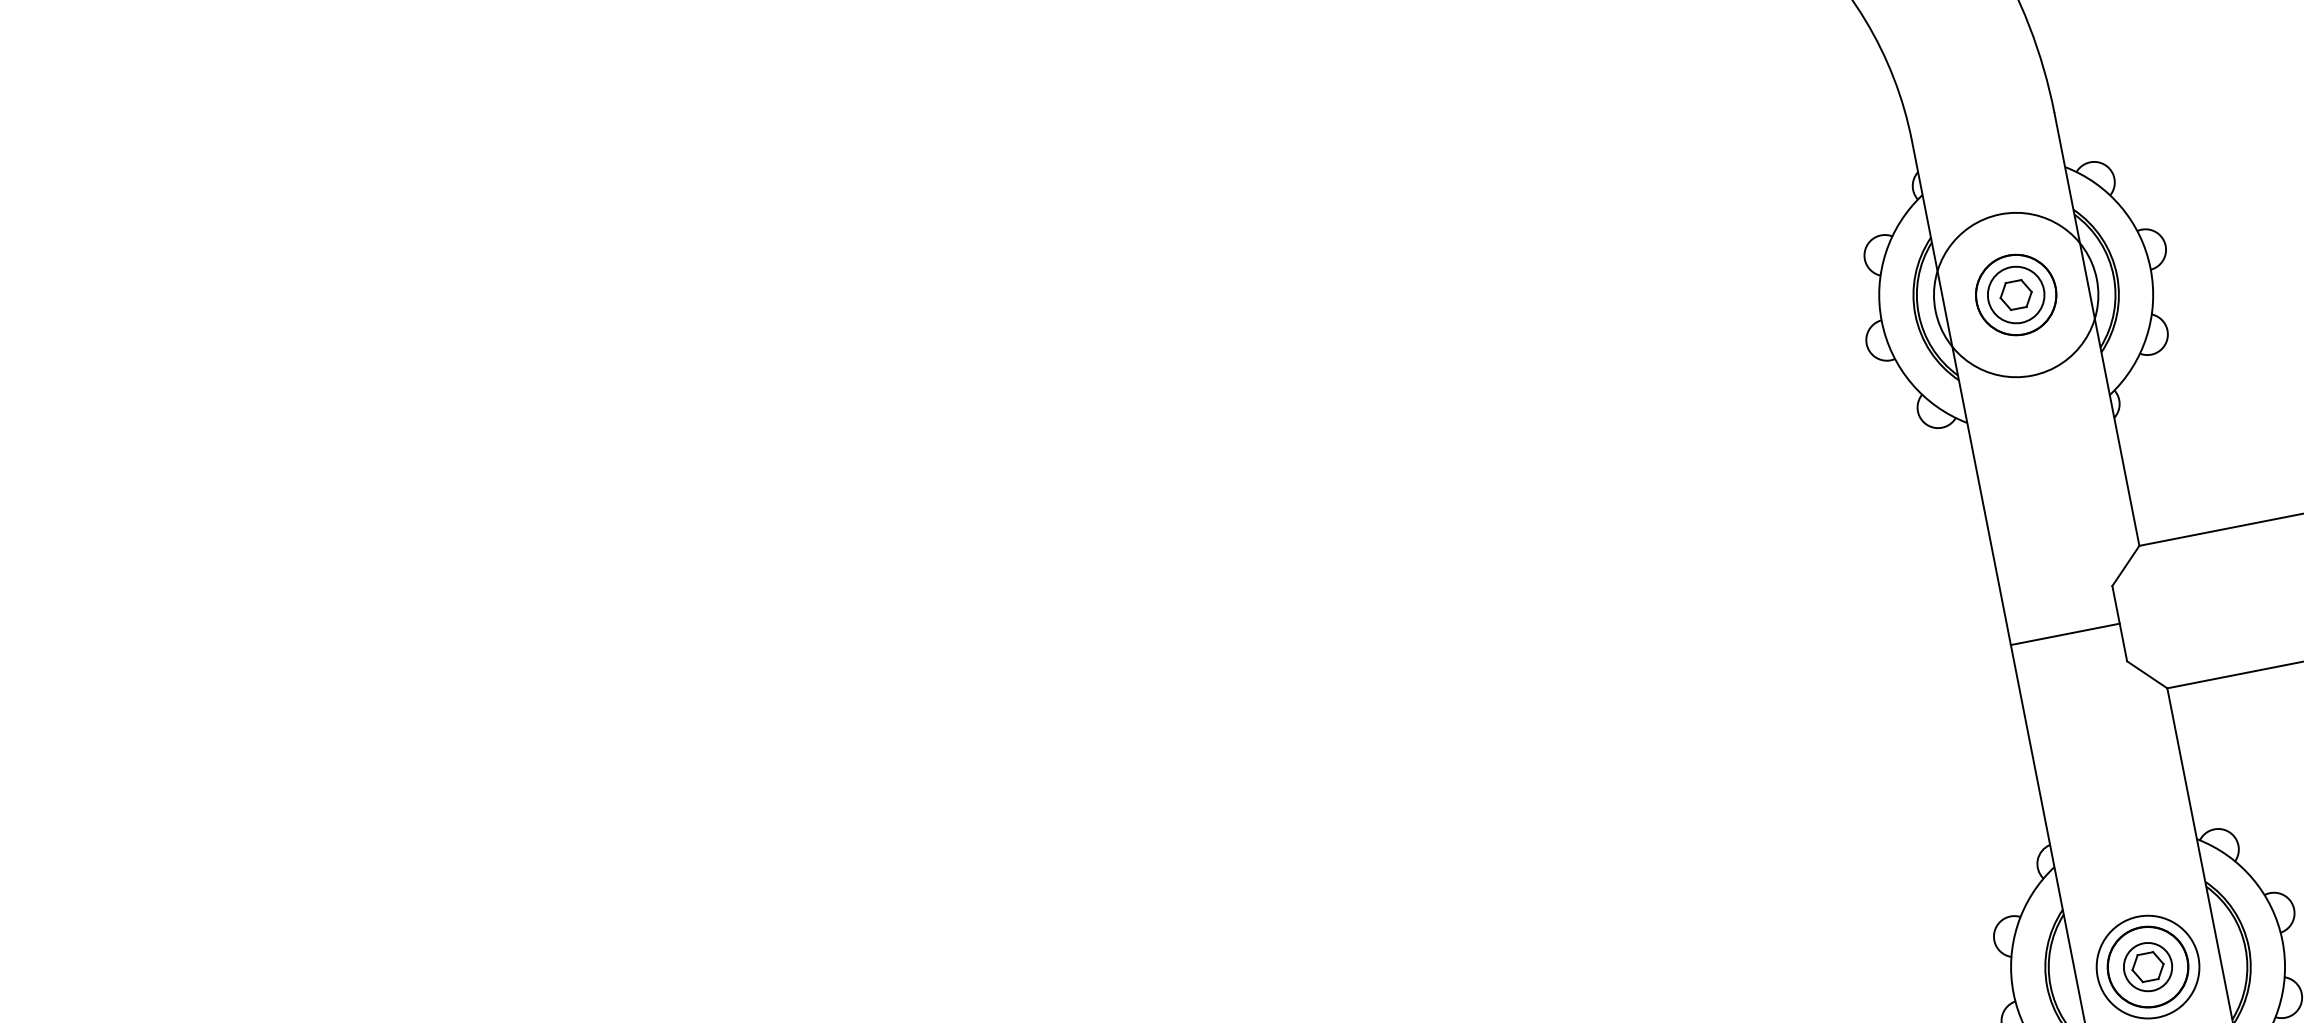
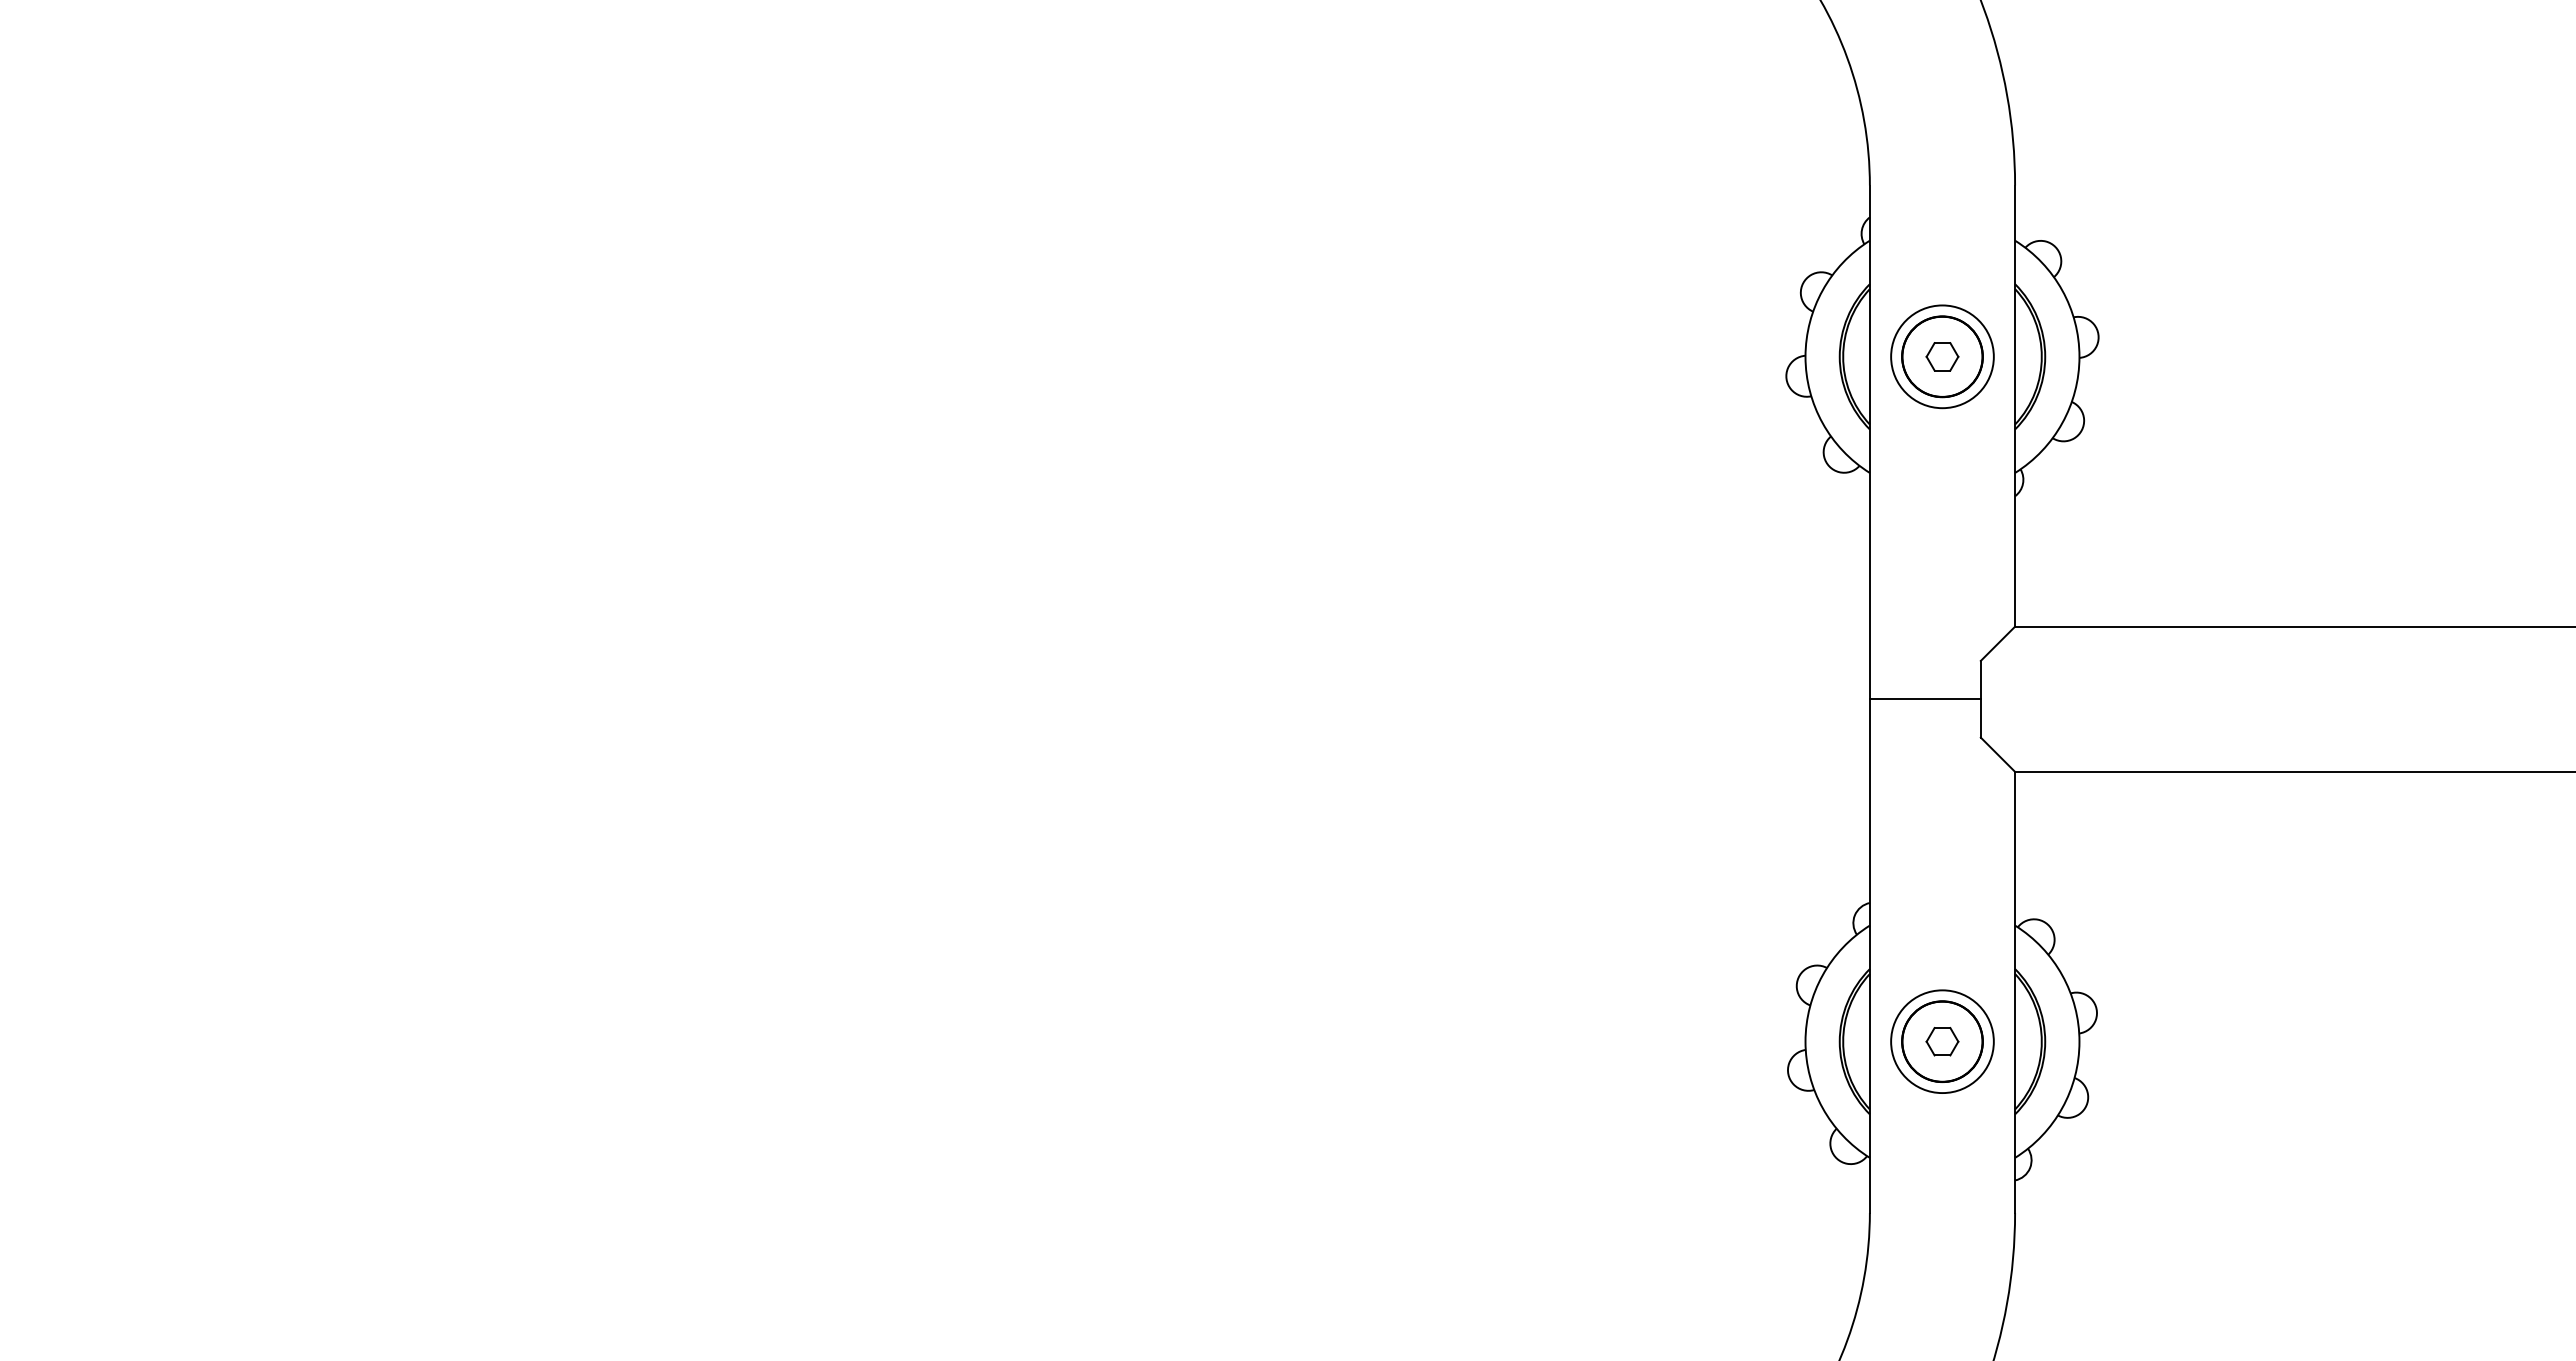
circle: (2016, 294) -> (1942, 356), size x0.62
circle: (2016, 294) -> (1942, 356), size x1.43
circle: (2148, 966) -> (1942, 1041), size x1.67

